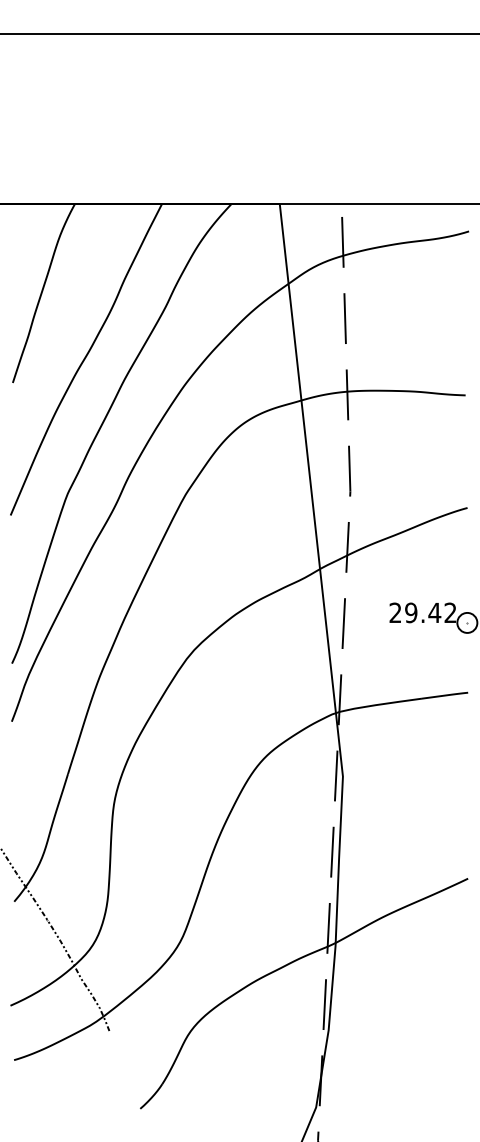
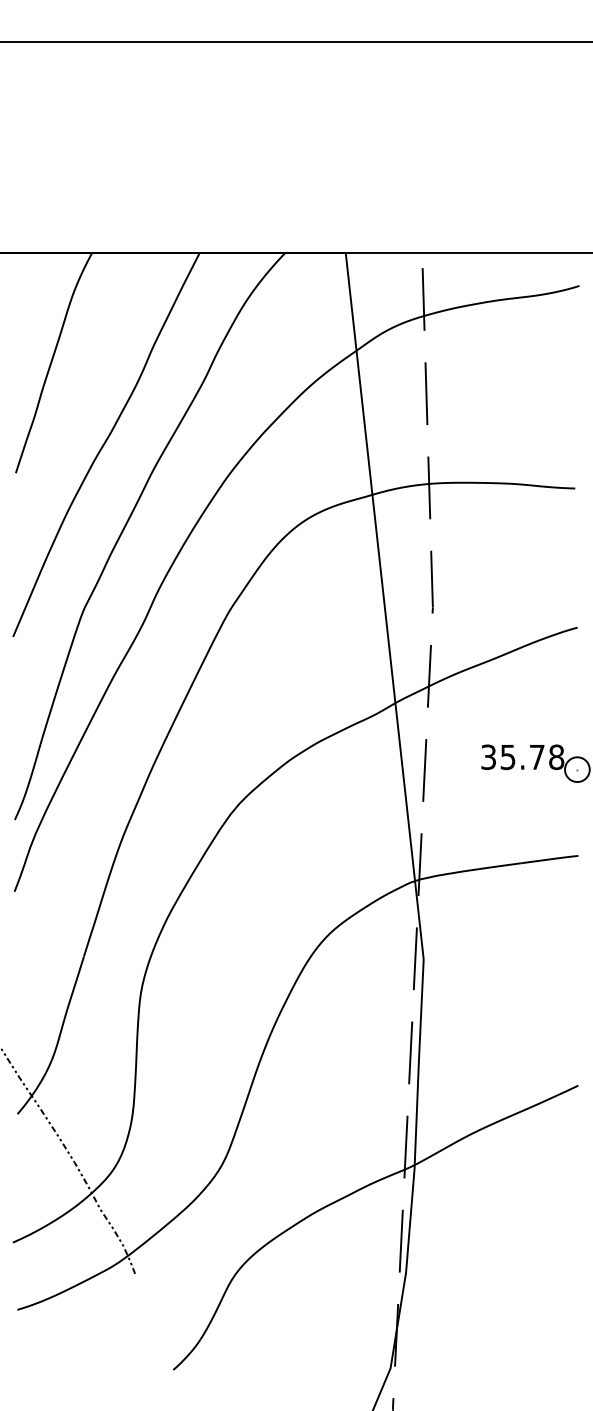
text: (422, 612) -> (521, 756), 29.42 -> 35.78

